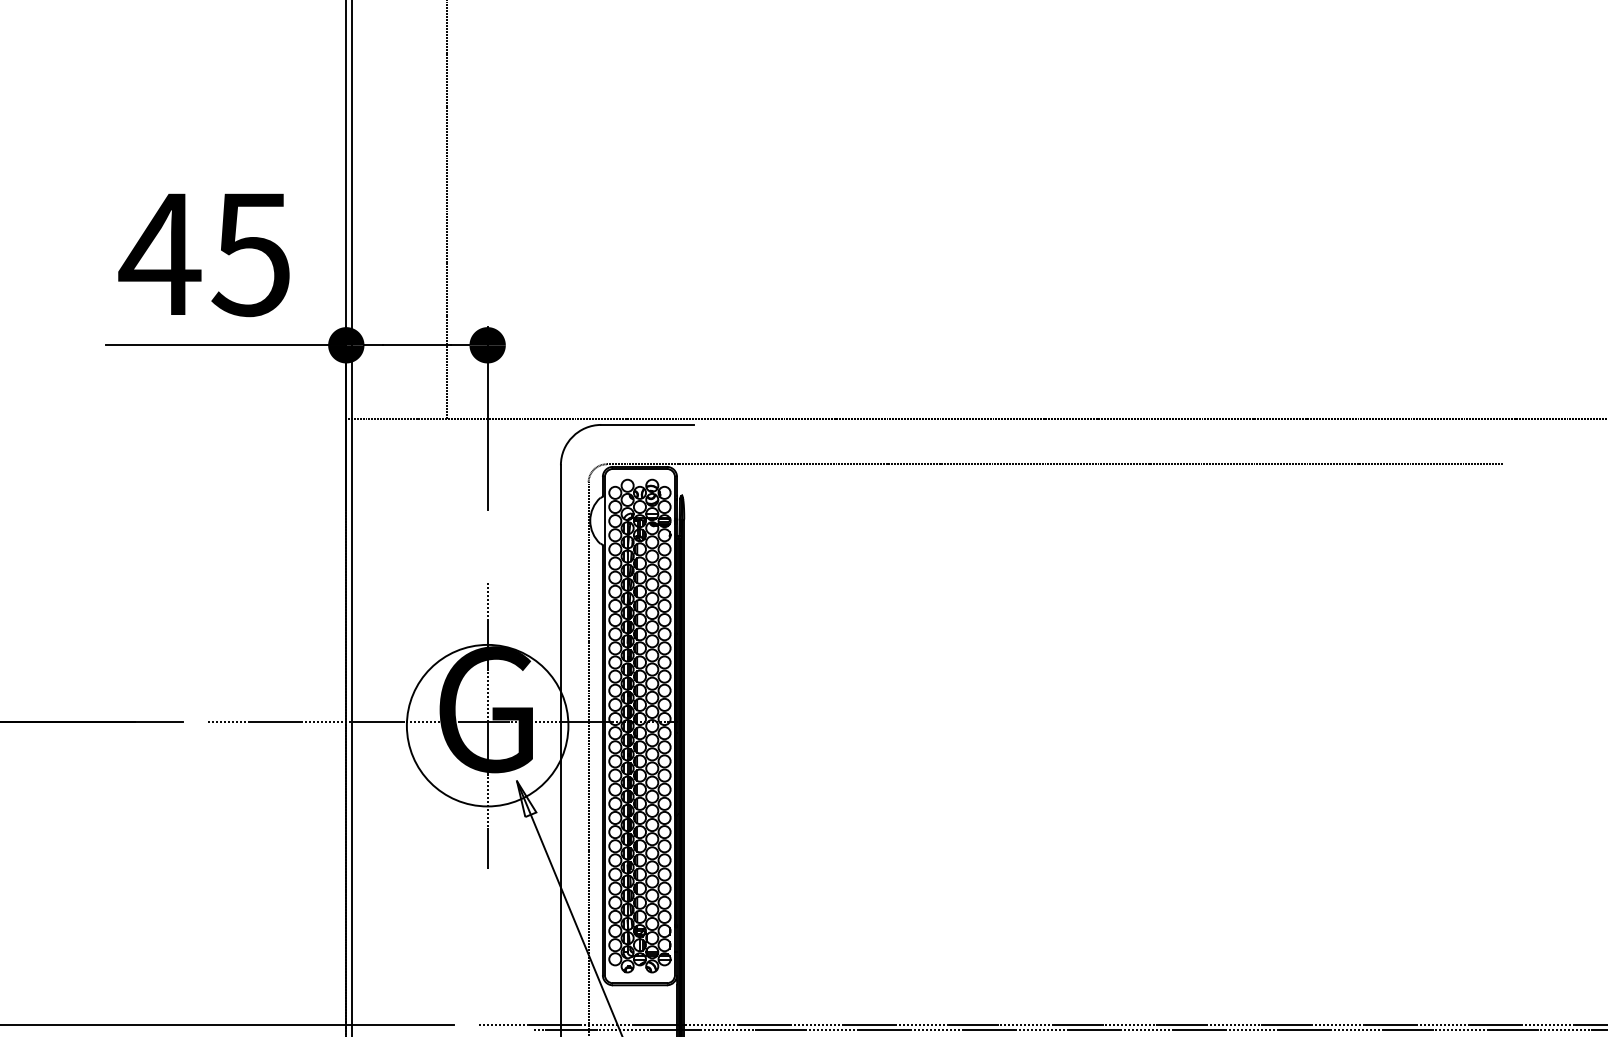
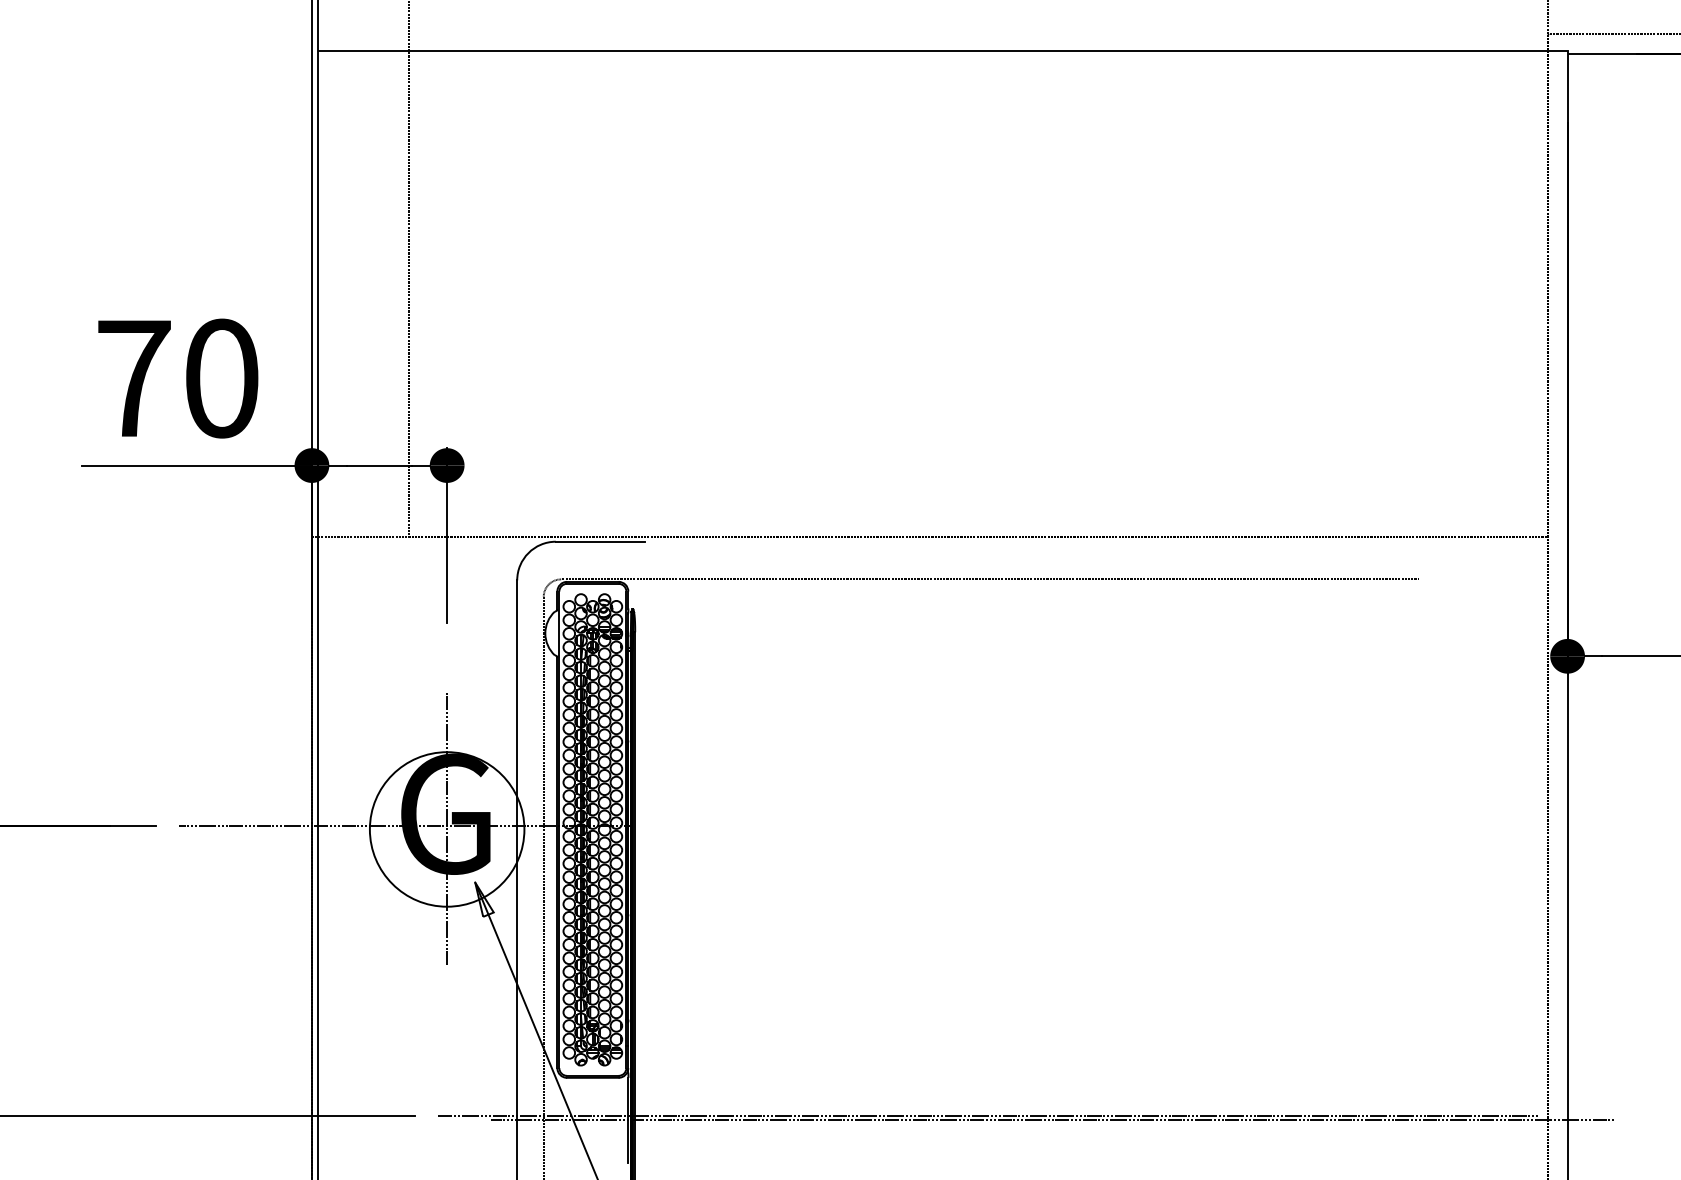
text: (203, 254) -> (175, 378), 45 -> 70

